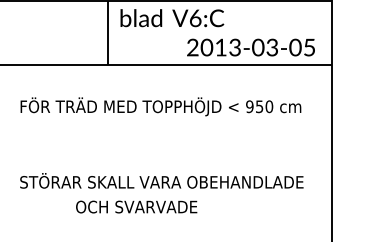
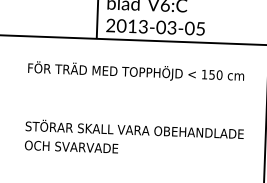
text: (250, 47) -> (155, 27), moved
text: (249, 106) -> (204, 74), 950 -> 150
text: (136, 206) -> (71, 146), moved

